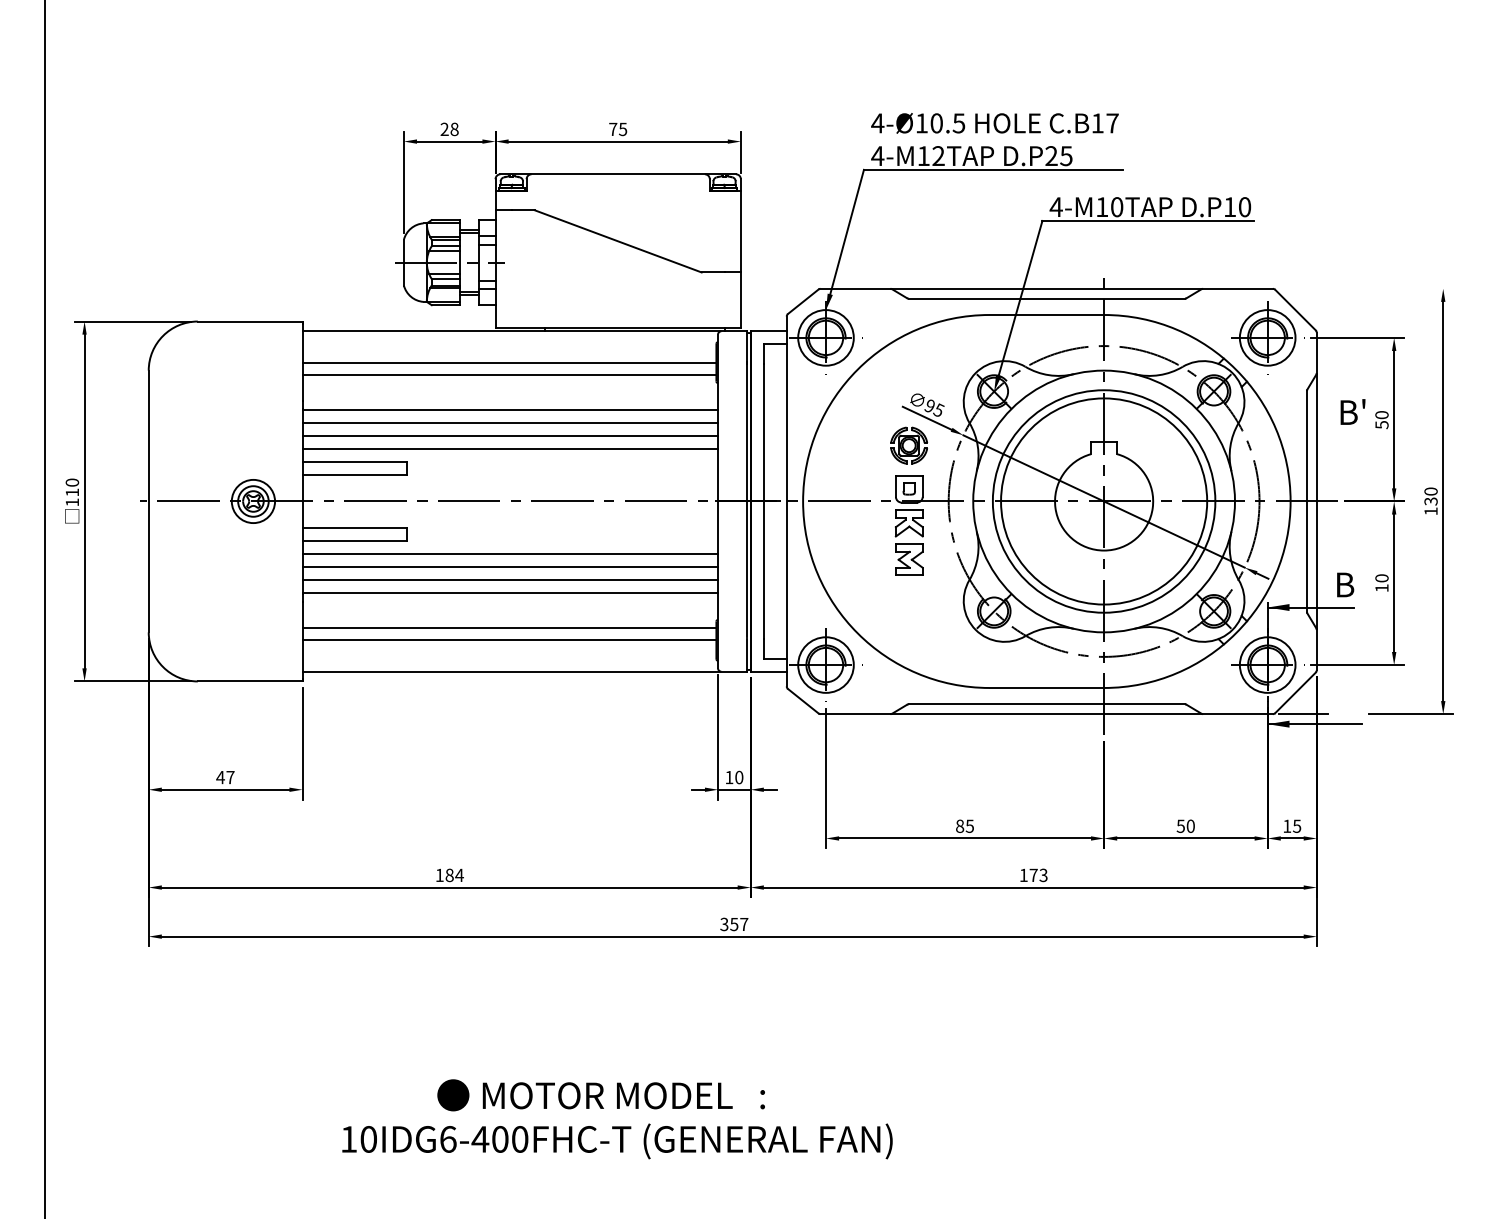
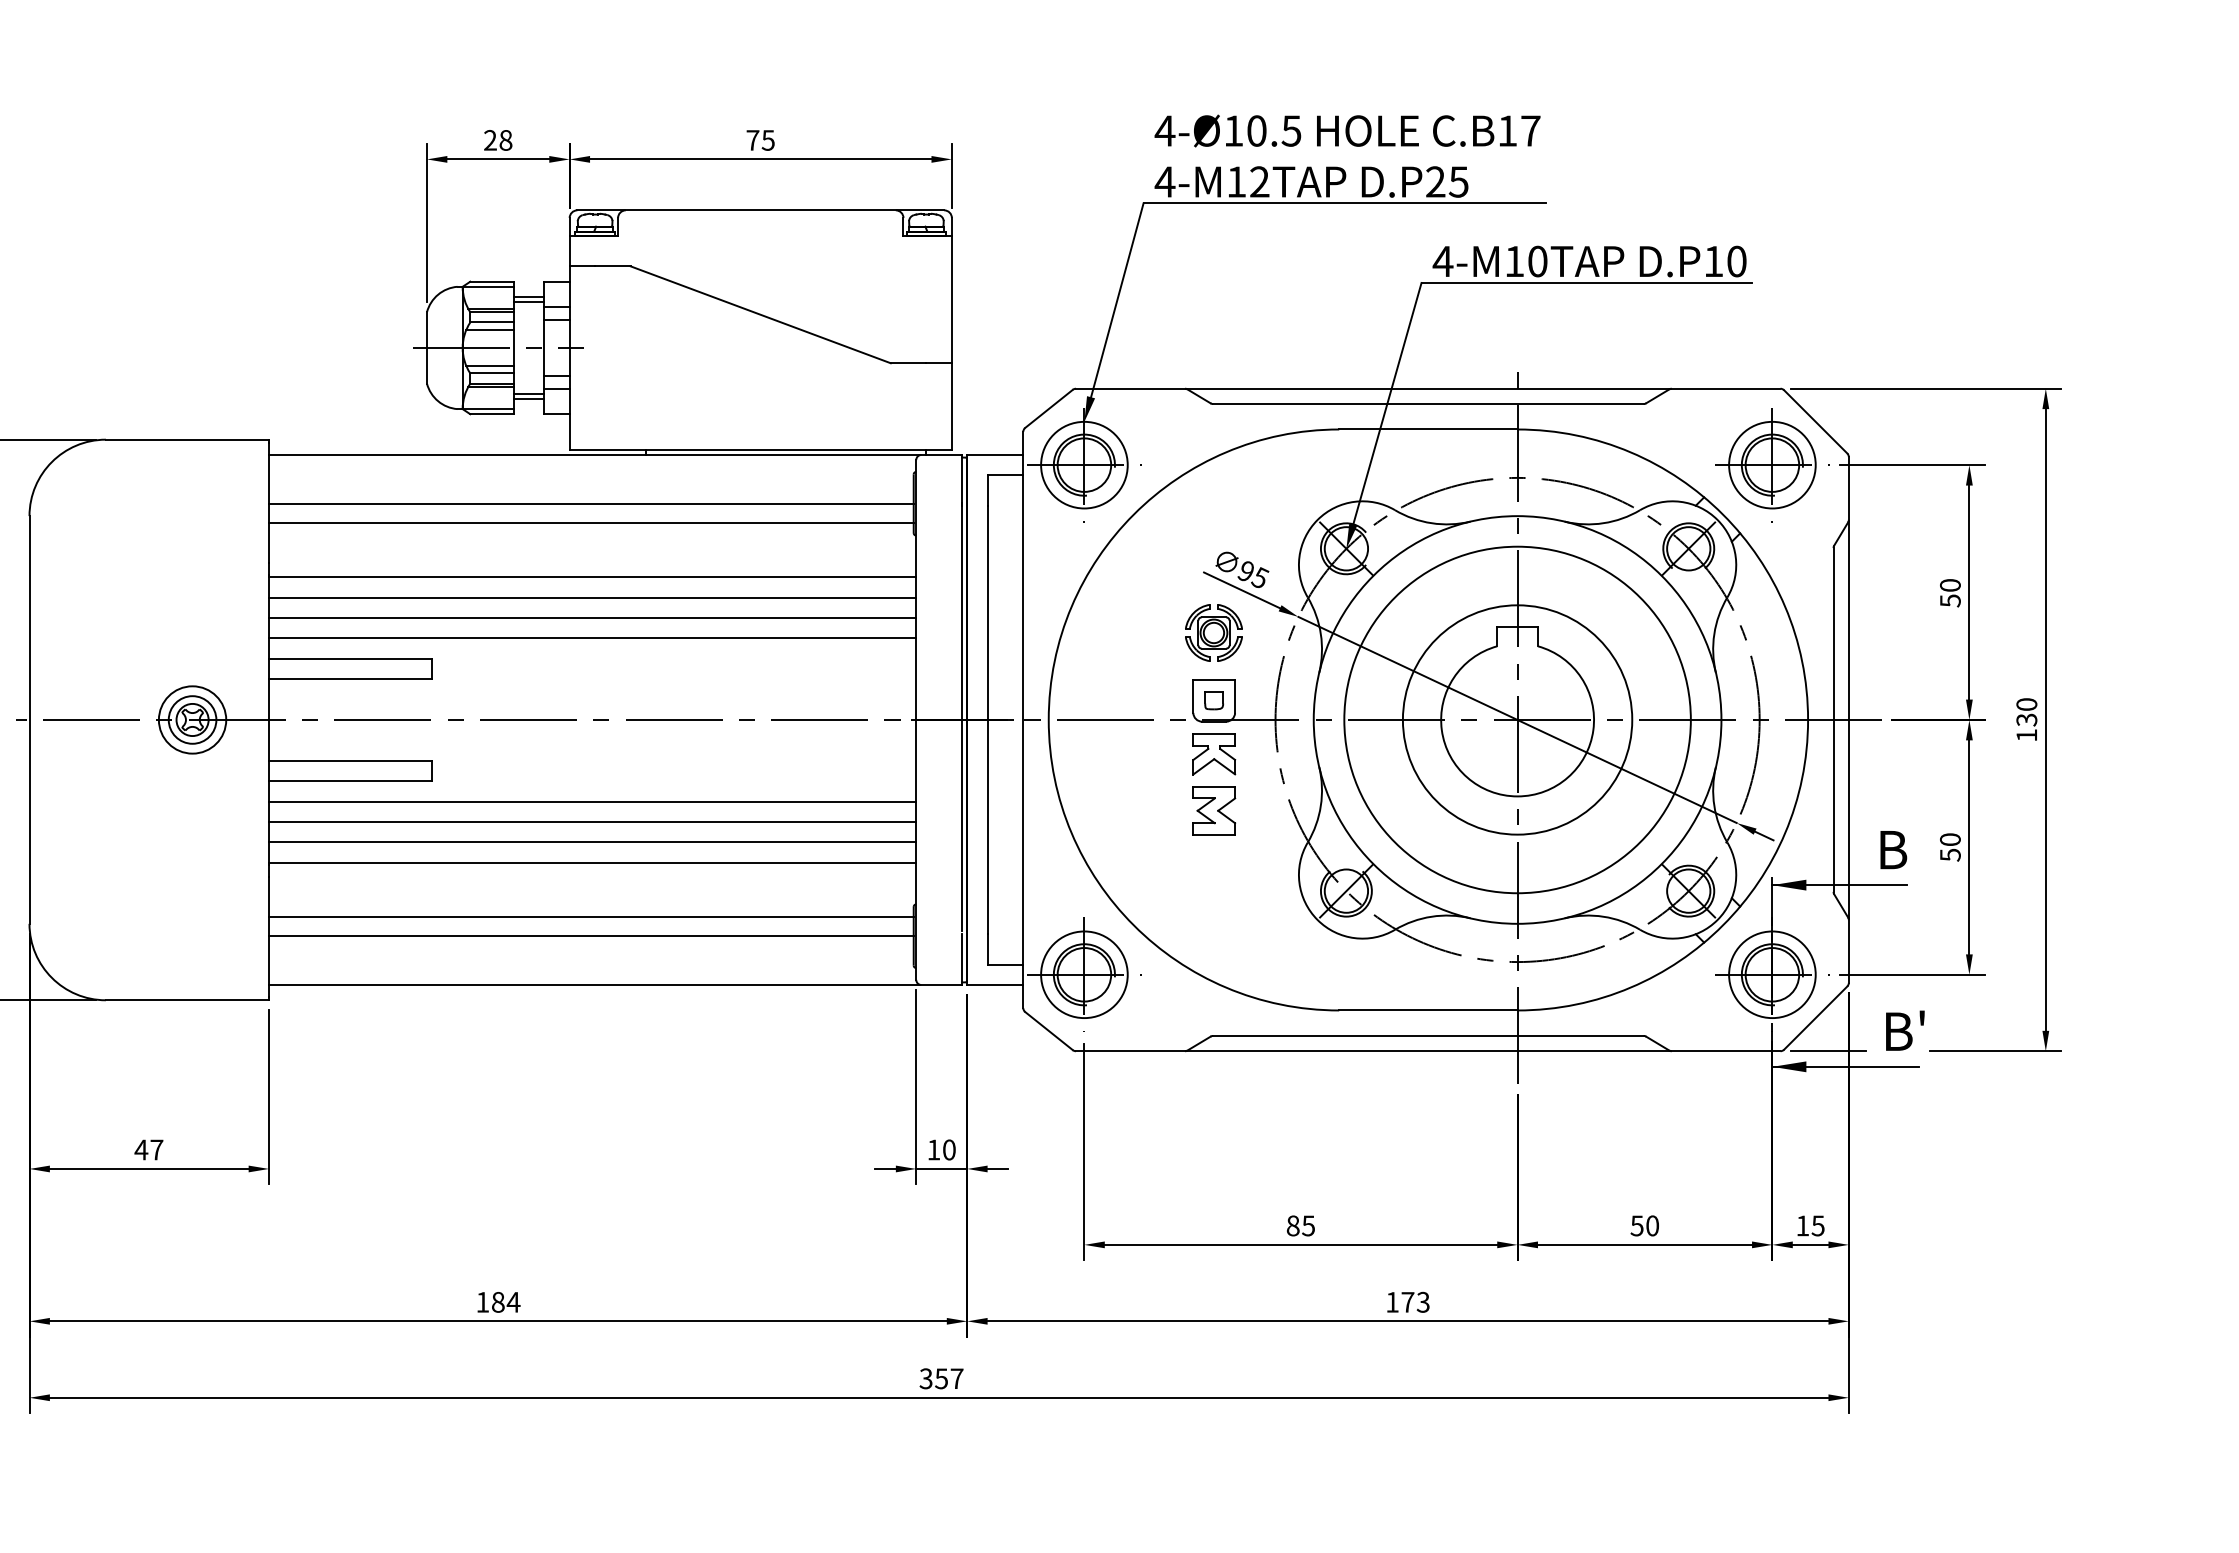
line: (1366, 288) -> (1926, 388), added
text: (1352, 411) -> (1904, 1029), moved
circle: (1103, 501) -> (1516, 719), size x0.71
text: (1381, 588) -> (1949, 855), 10 -> 50

